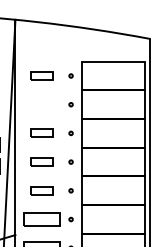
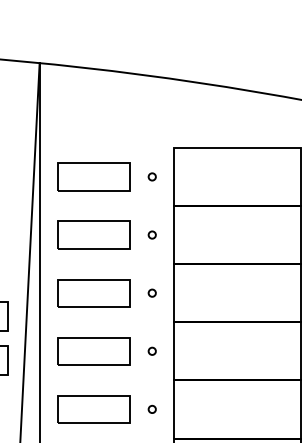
part: (41, 75) -> (92, 175), size x1.67
part: (41, 104) -> (92, 234), added
part: (41, 133) -> (92, 293), size x1.67
part: (41, 161) -> (92, 350), size x1.67
part: (41, 190) -> (92, 408), size x1.67

